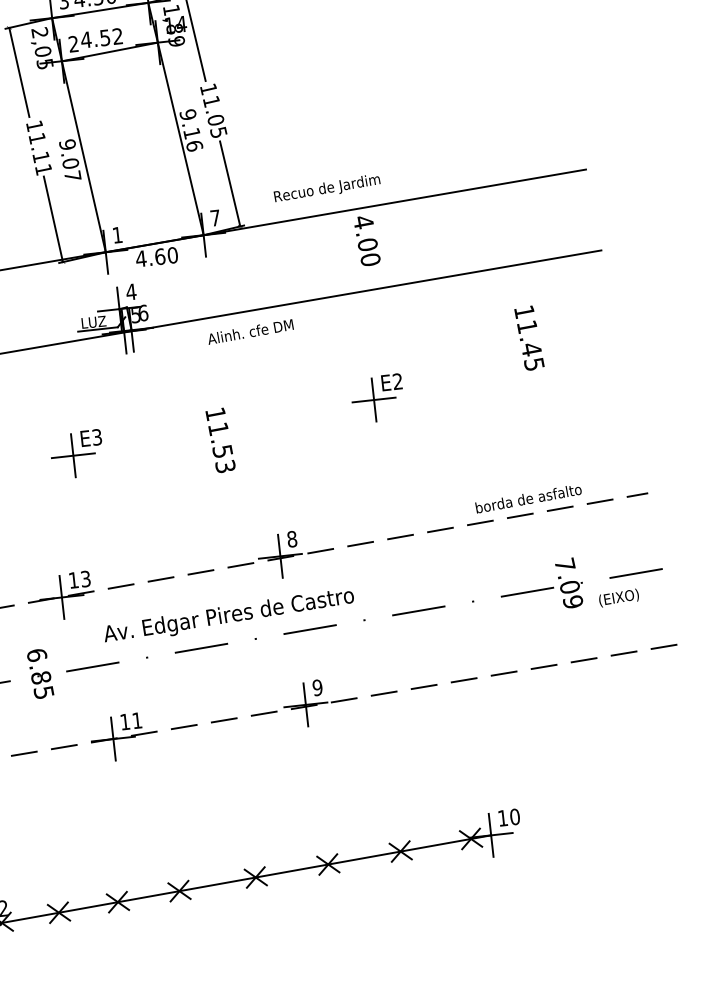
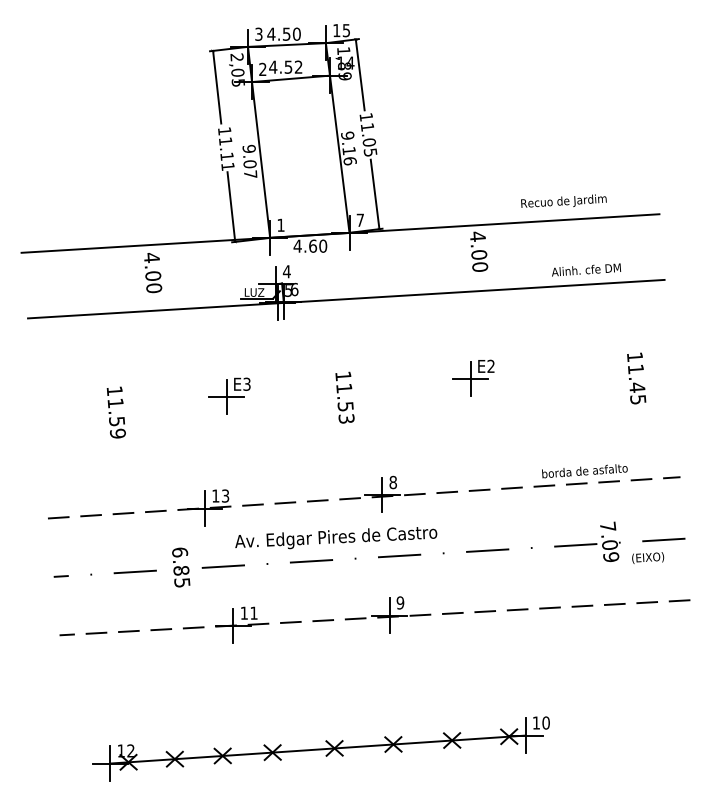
text: (326, 187) -> (563, 200), moved
text: (250, 331) -> (586, 269), moved
text: (529, 338) -> (636, 378), moved

